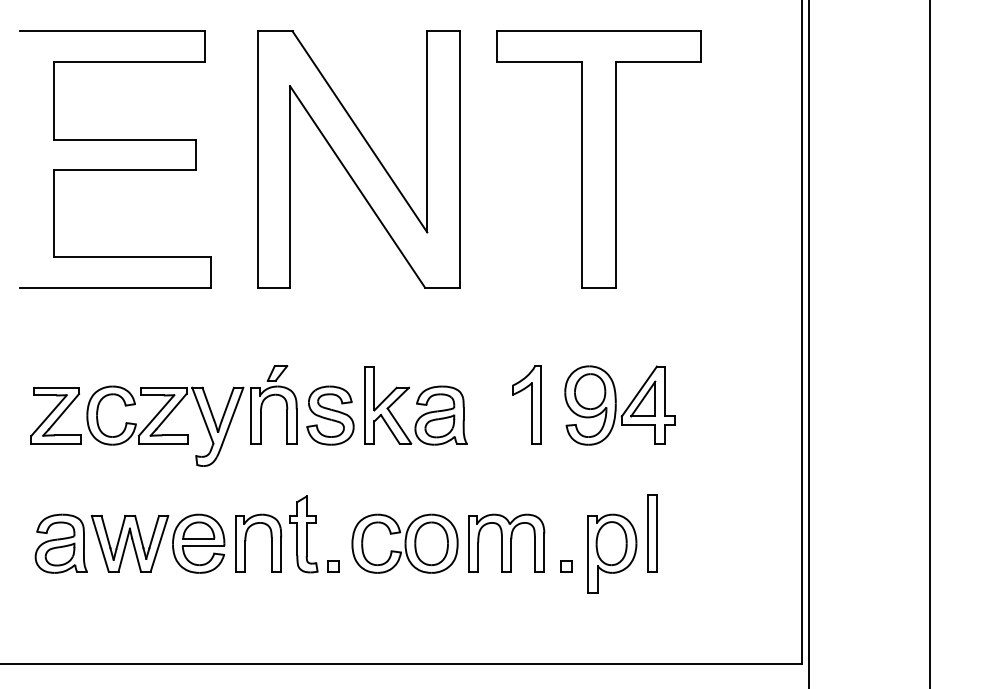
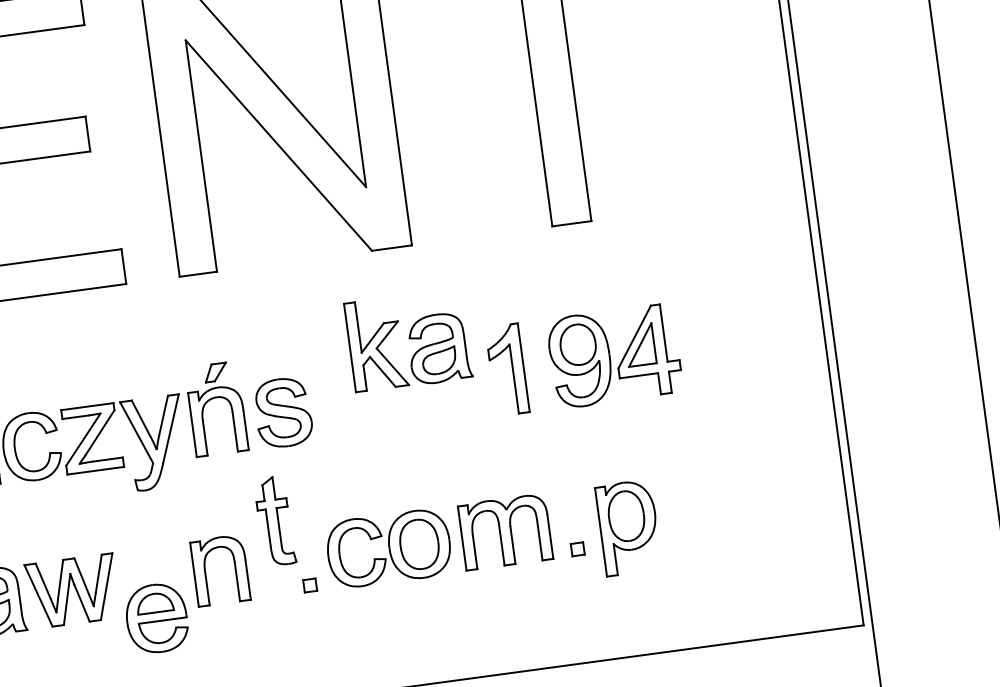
part: (415, 405) -> (408, 340), moved
part: (652, 533) -> (671, 498), removed
part: (303, 534) -> (274, 521), moved
part: (198, 543) -> (156, 618), moved

